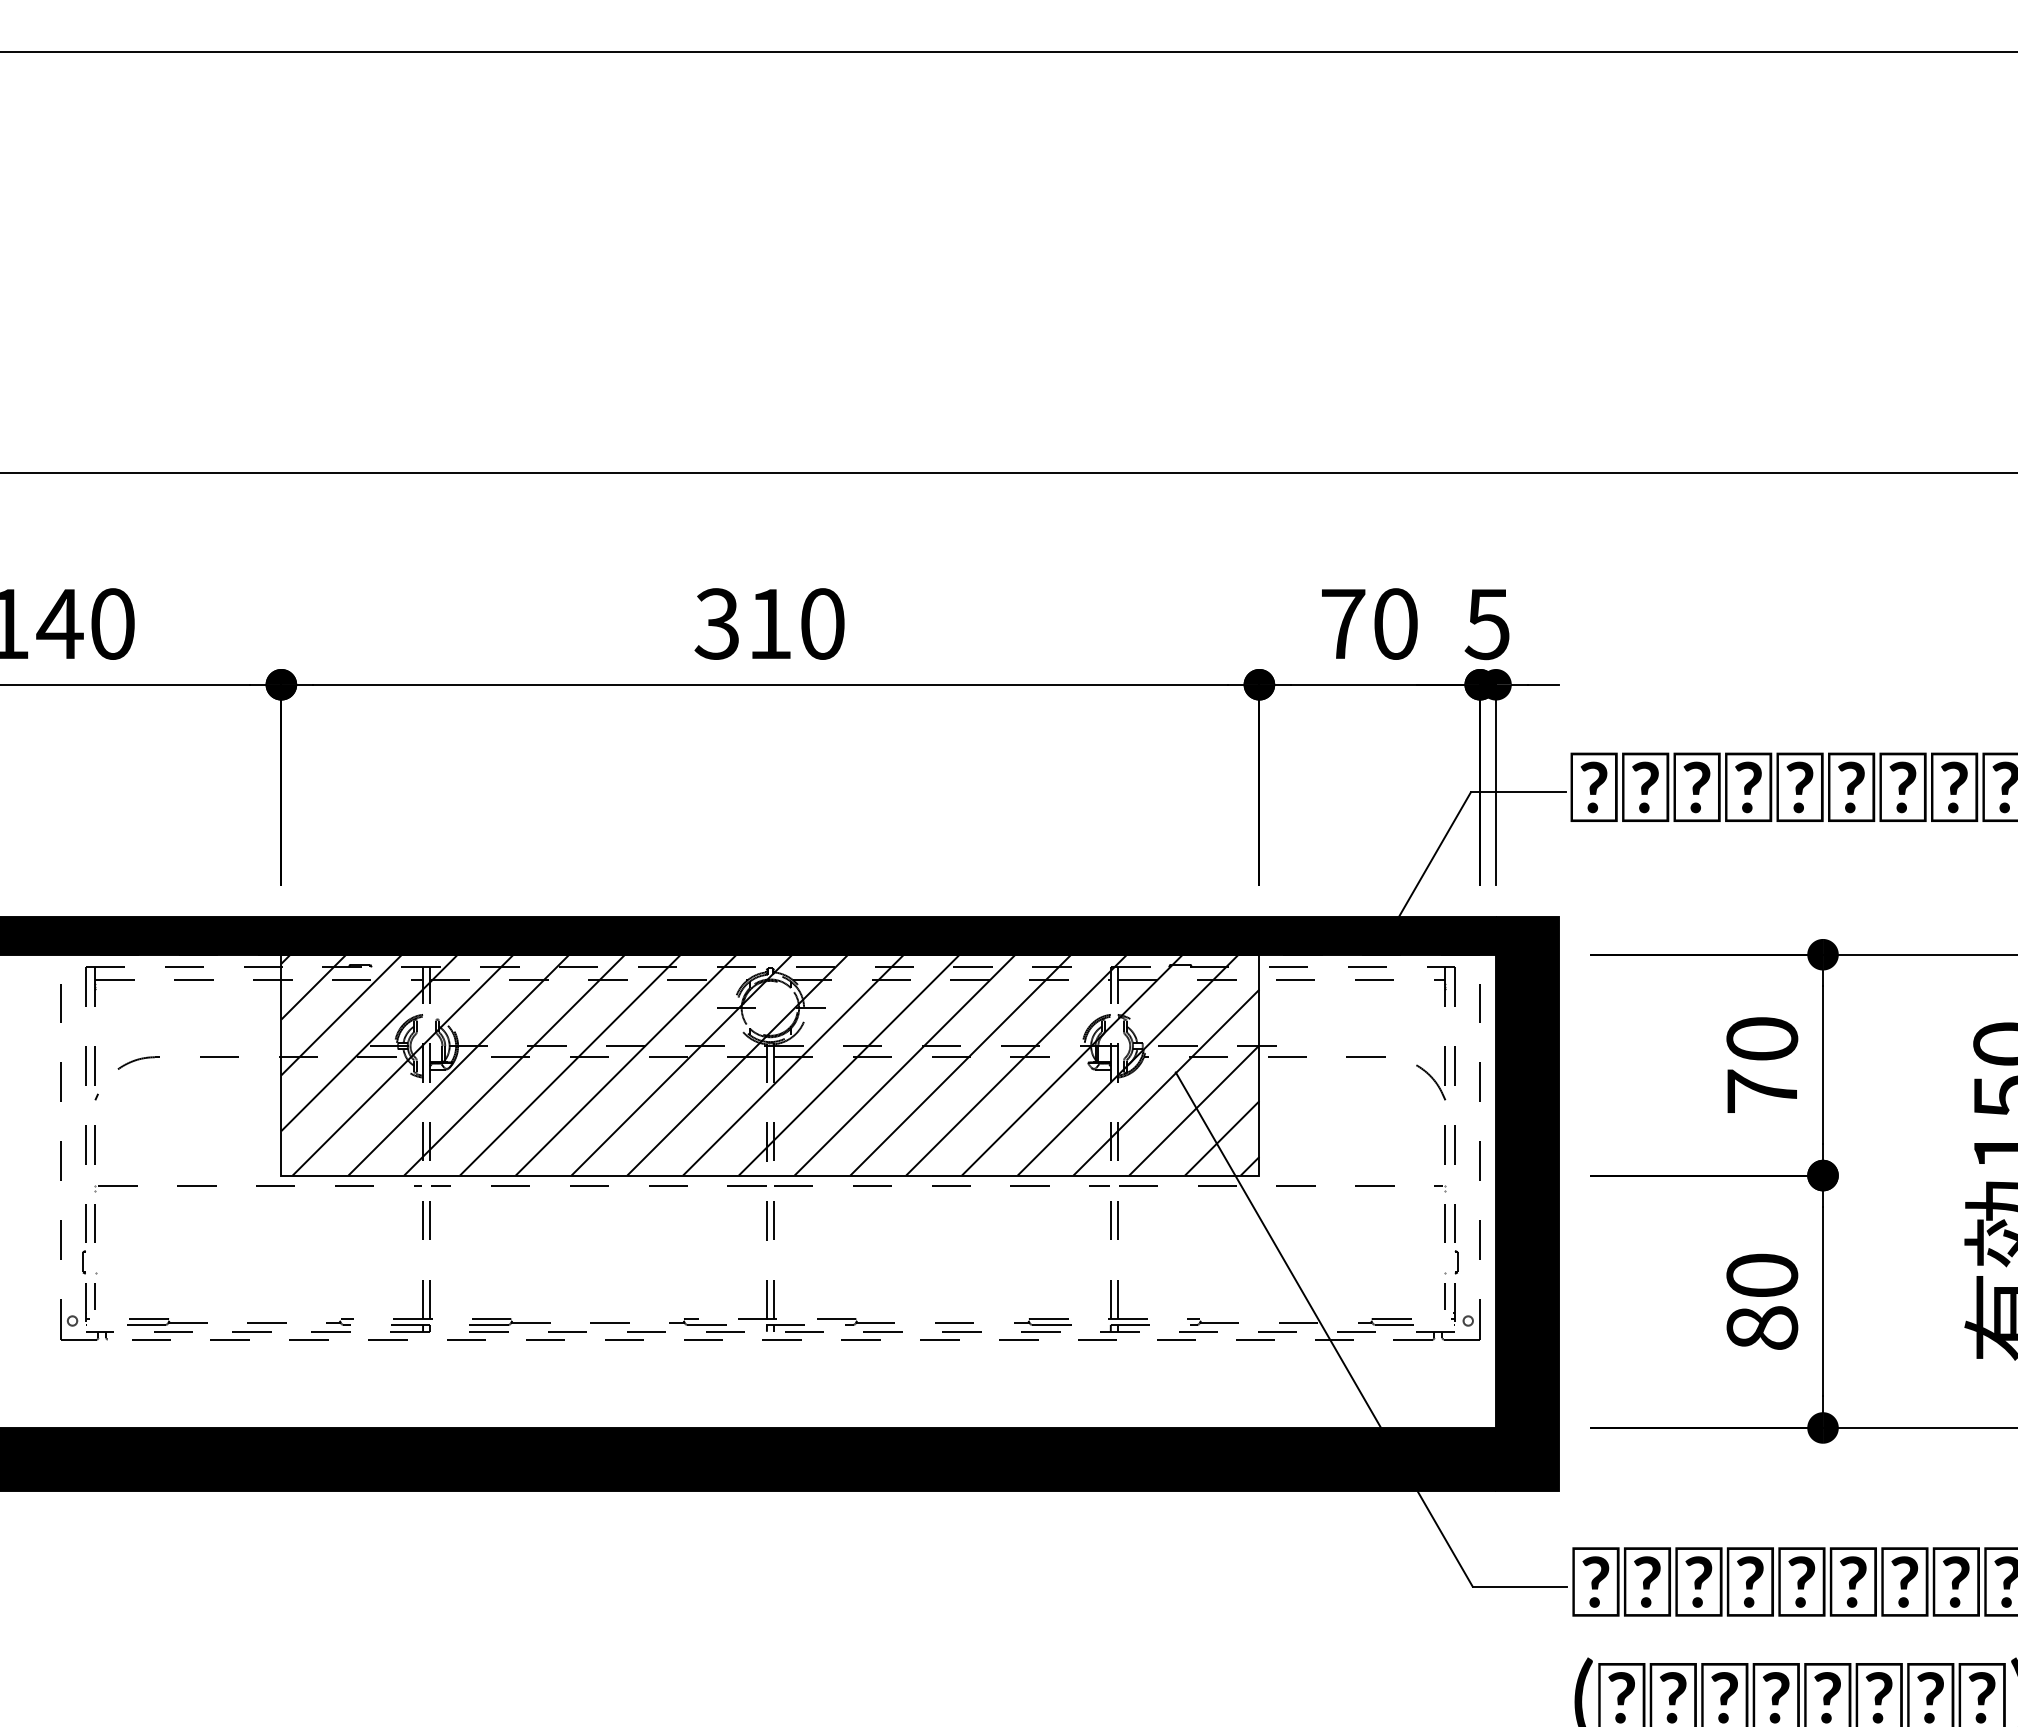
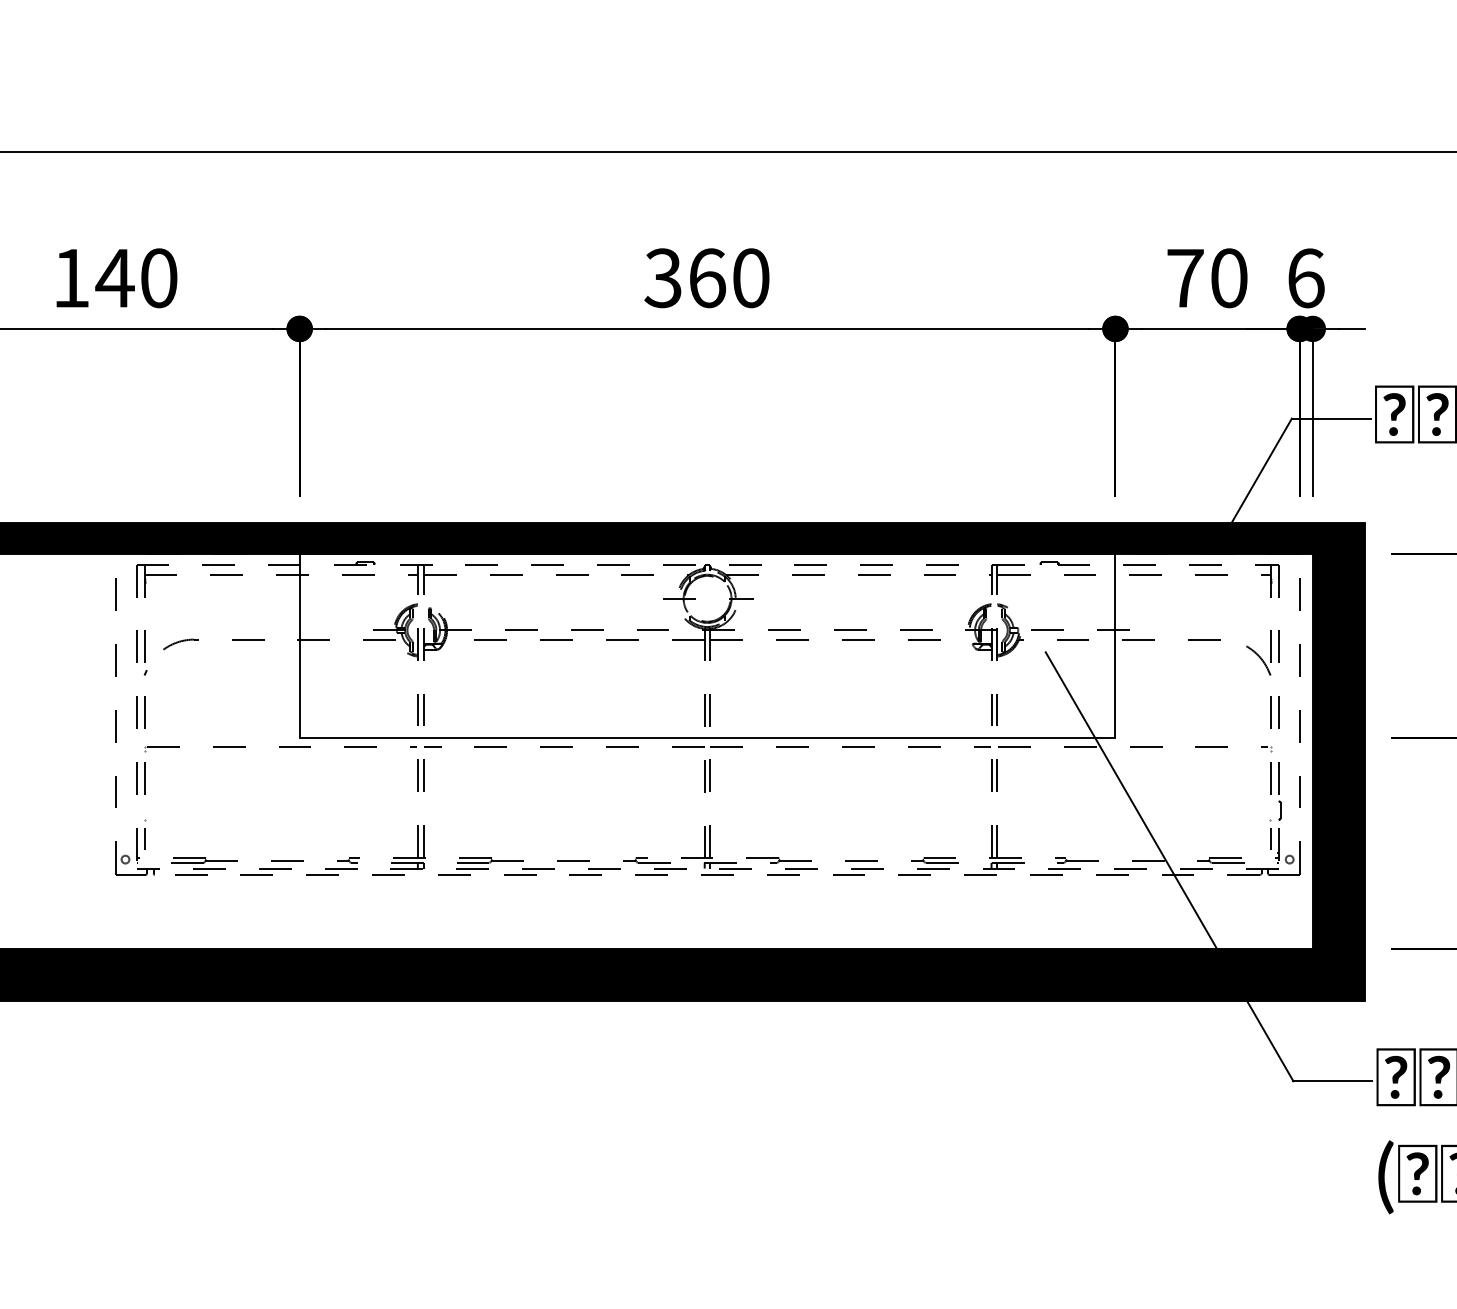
text: (770, 623) -> (707, 277), 310 -> 360
text: (1487, 624) -> (1305, 278), 5 -> 6
hatch: (770, 1064) -> (707, 645), removed
part: (83, 1262) -> (134, 810), removed

